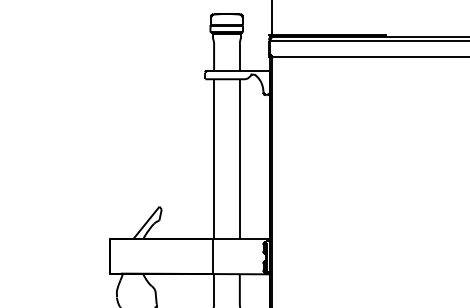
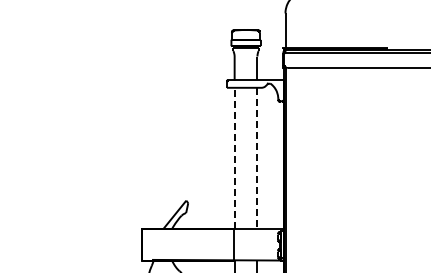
line: (213, 157) -> (234, 157), solid -> dashed
line: (239, 159) -> (257, 158), solid -> dashed

